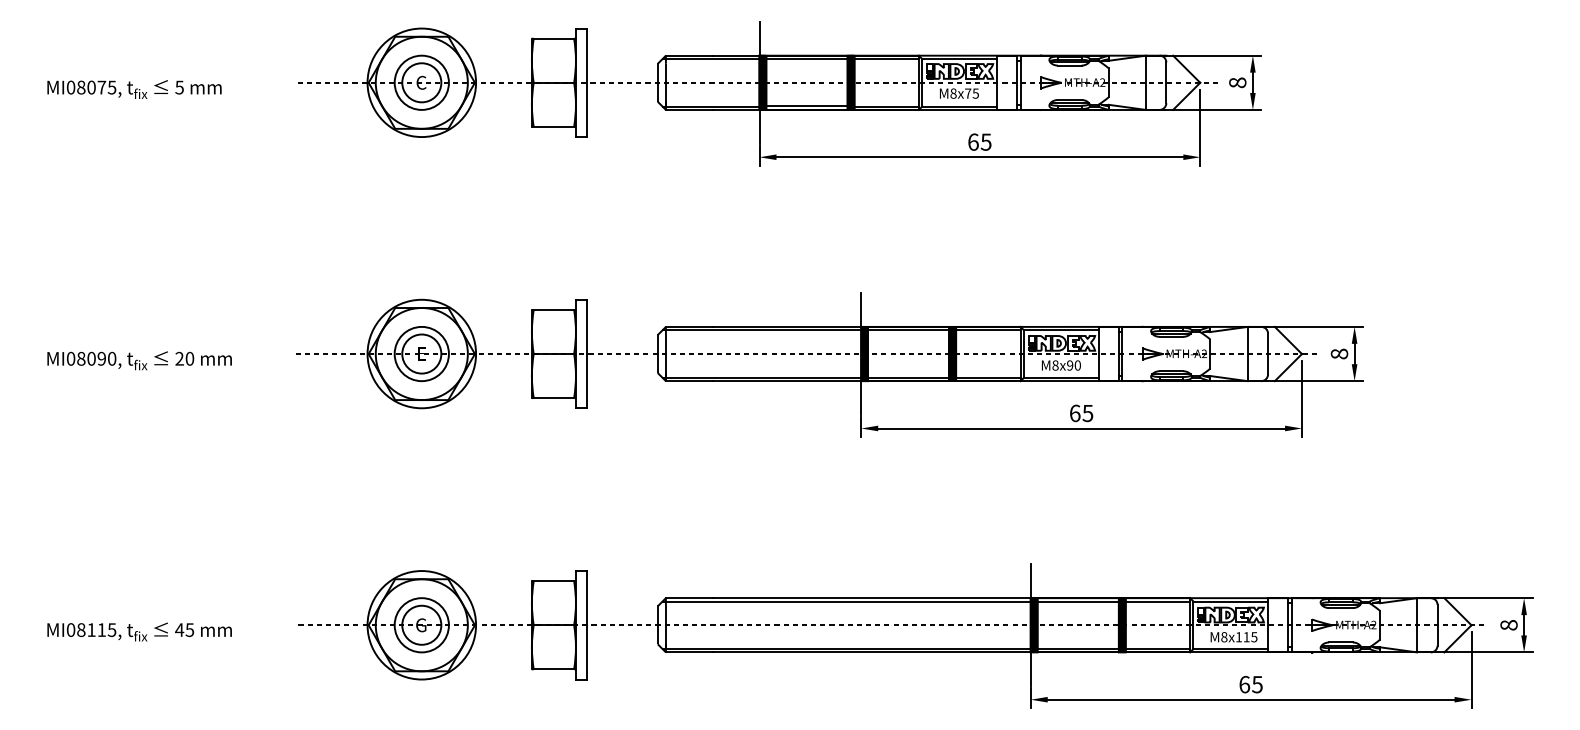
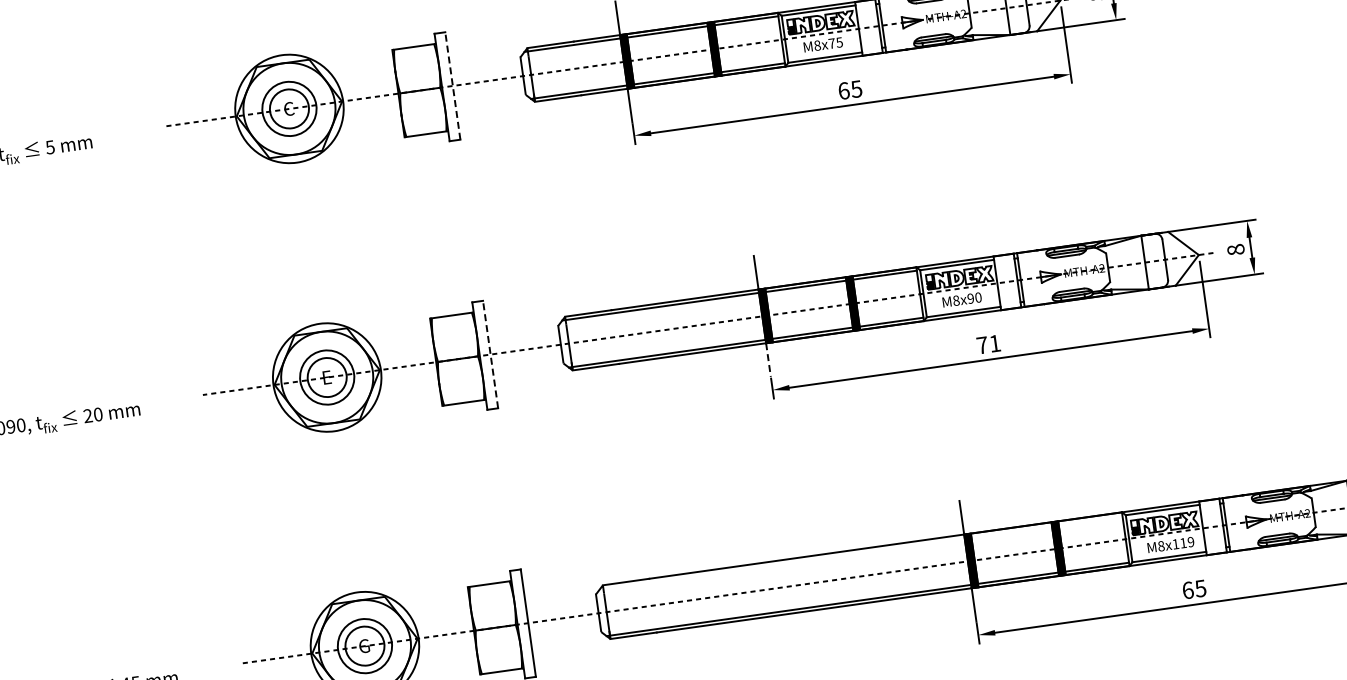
line: (586, 82) -> (452, 85), solid -> dashed
line: (586, 353) -> (490, 354), solid -> dashed
line: (861, 398) -> (768, 360), solid -> dashed
text: (1081, 413) -> (988, 344), 65 -> 71
line: (846, 601) -> (782, 563), removed
line: (1077, 601) -> (1010, 531), removed
line: (1157, 601) -> (1090, 520), removed
text: (1254, 637) -> (1191, 542), M8x115 -> M8x119

